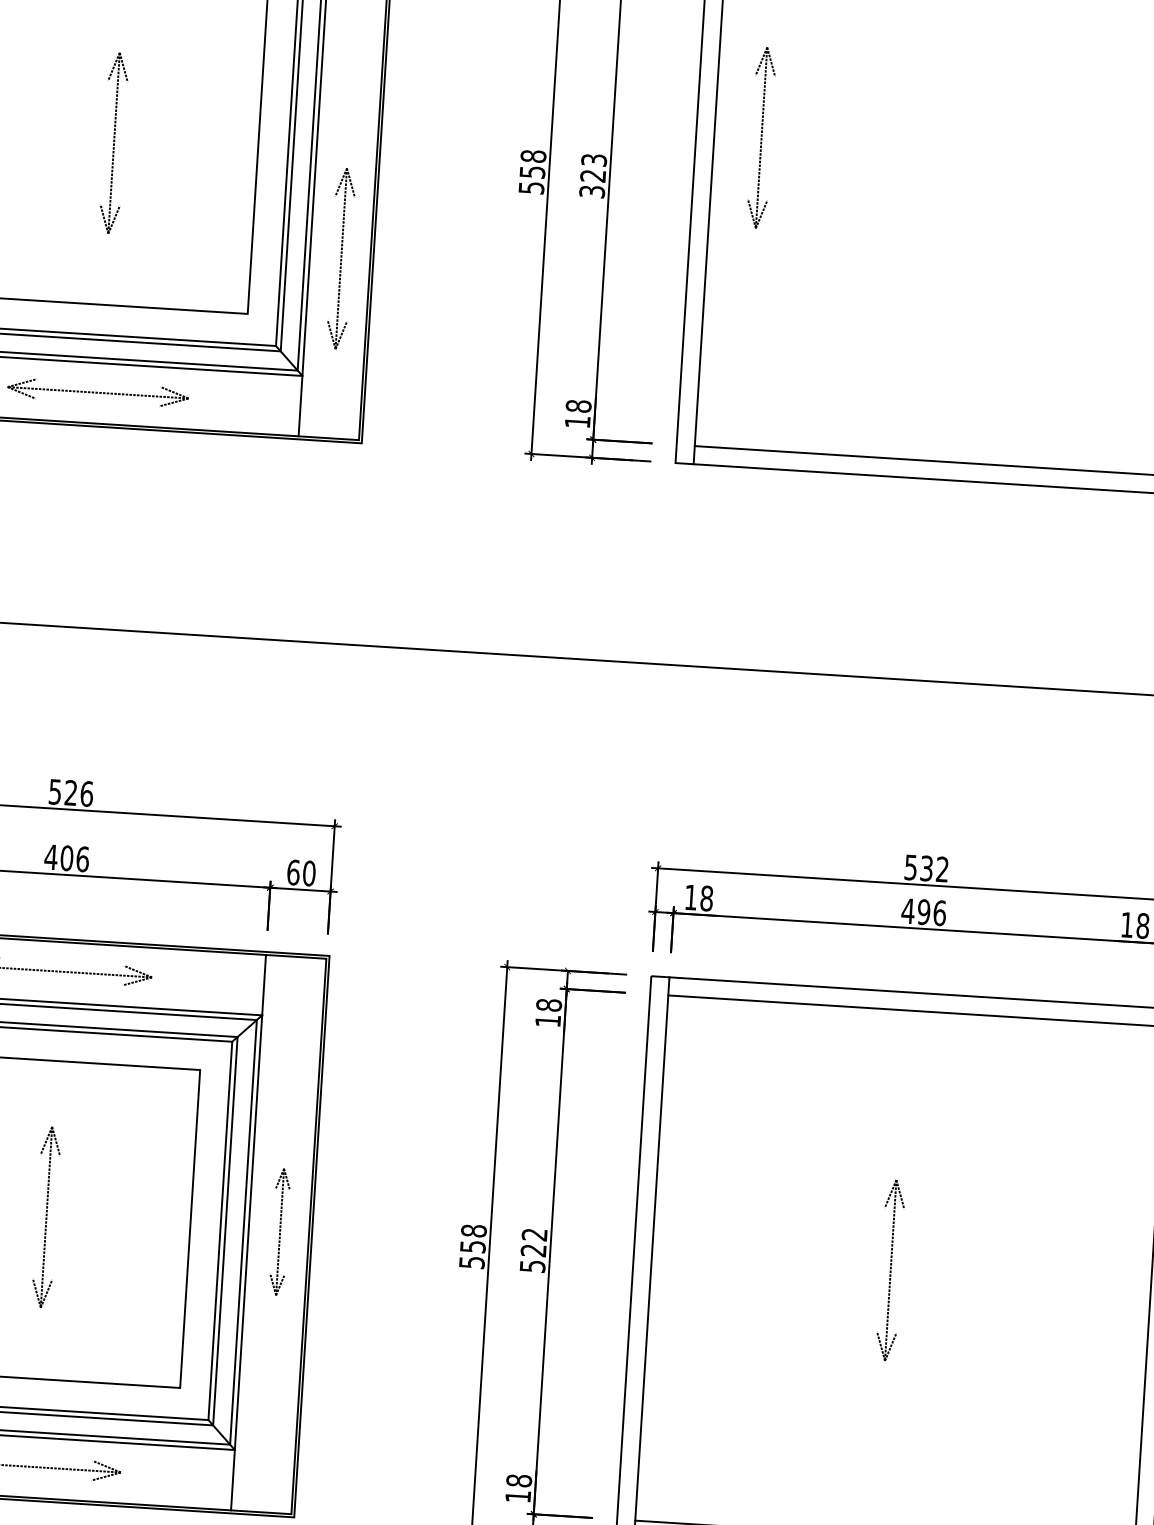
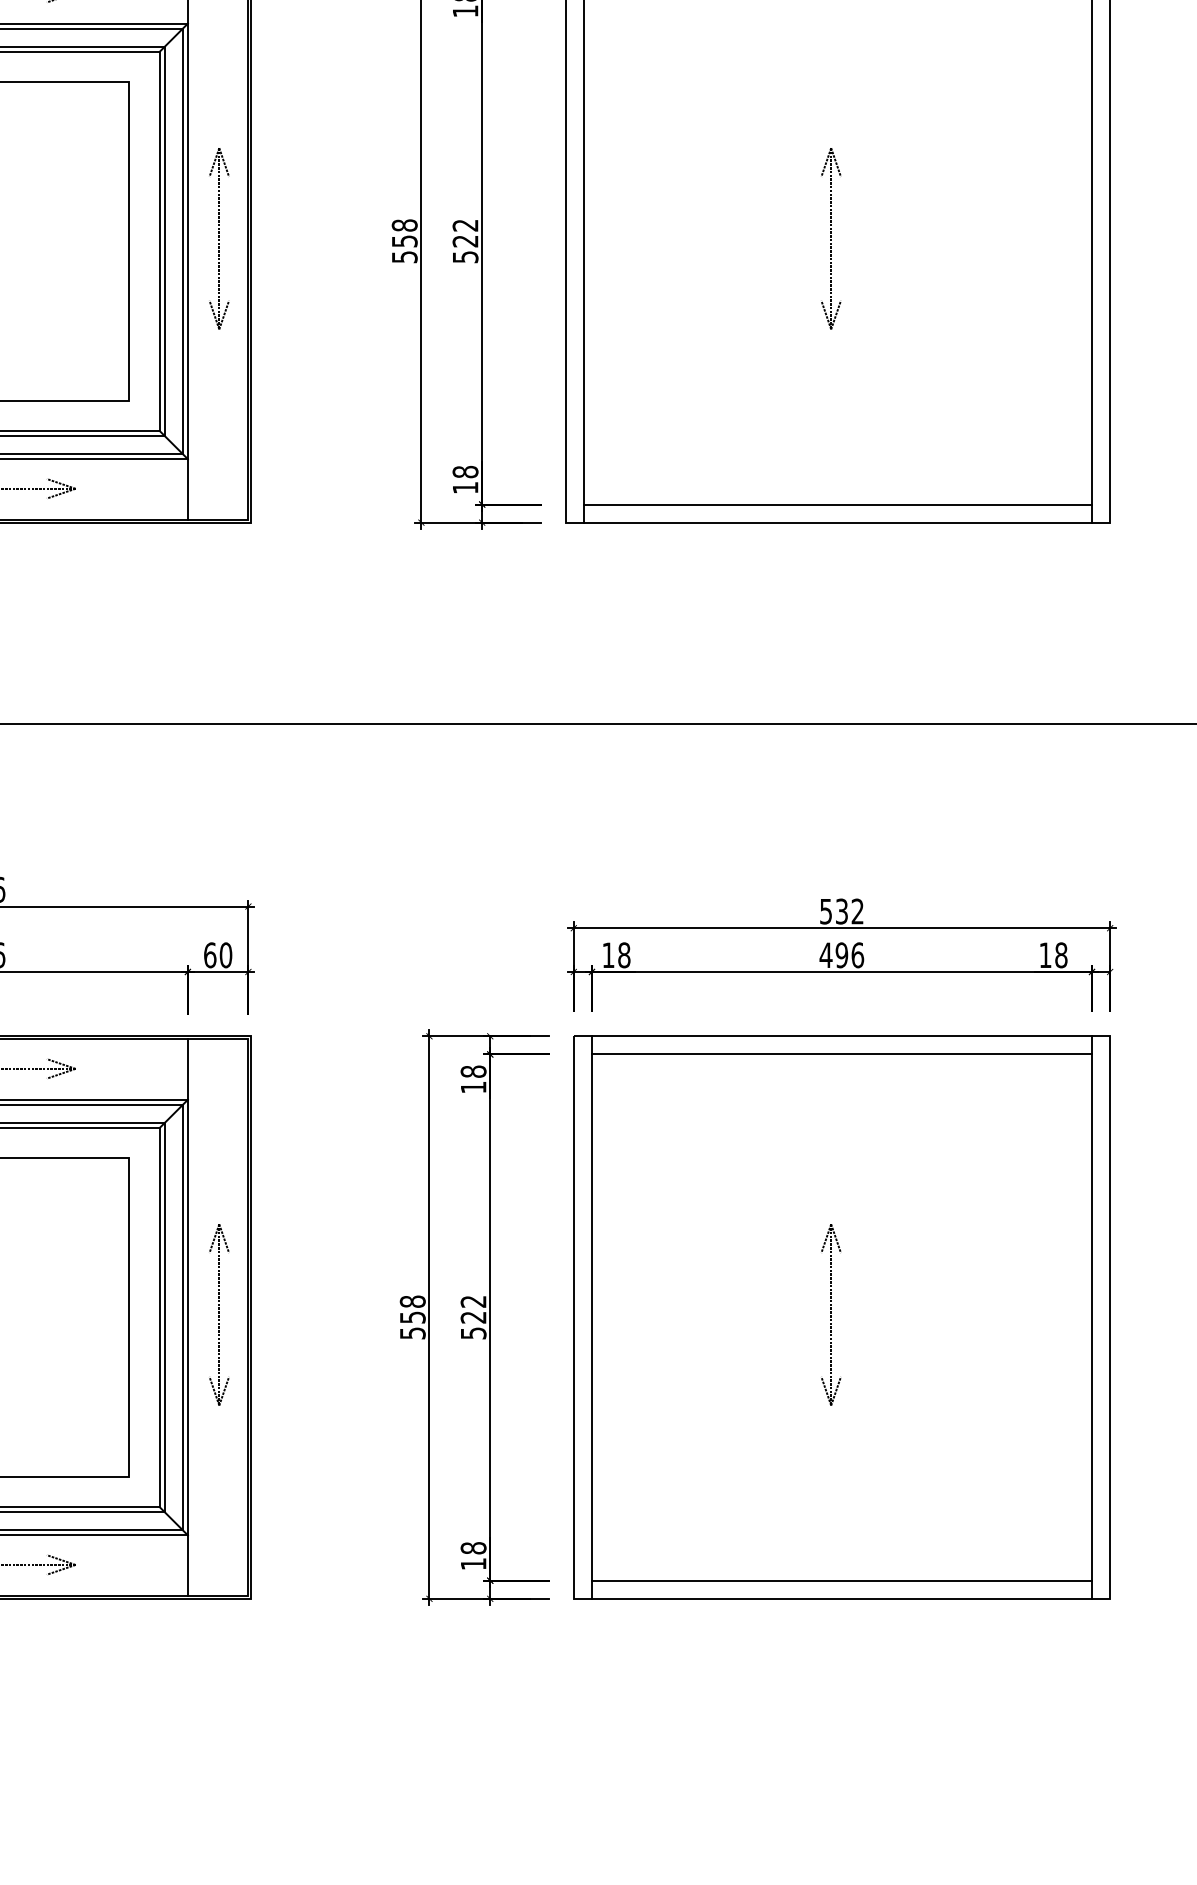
part: (761, 137) -> (831, 238), moved
text: (593, 175) -> (465, 240), 323 -> 522
part: (341, 258) -> (219, 238), moved
part: (280, 1231) -> (219, 1314), size x1.43

